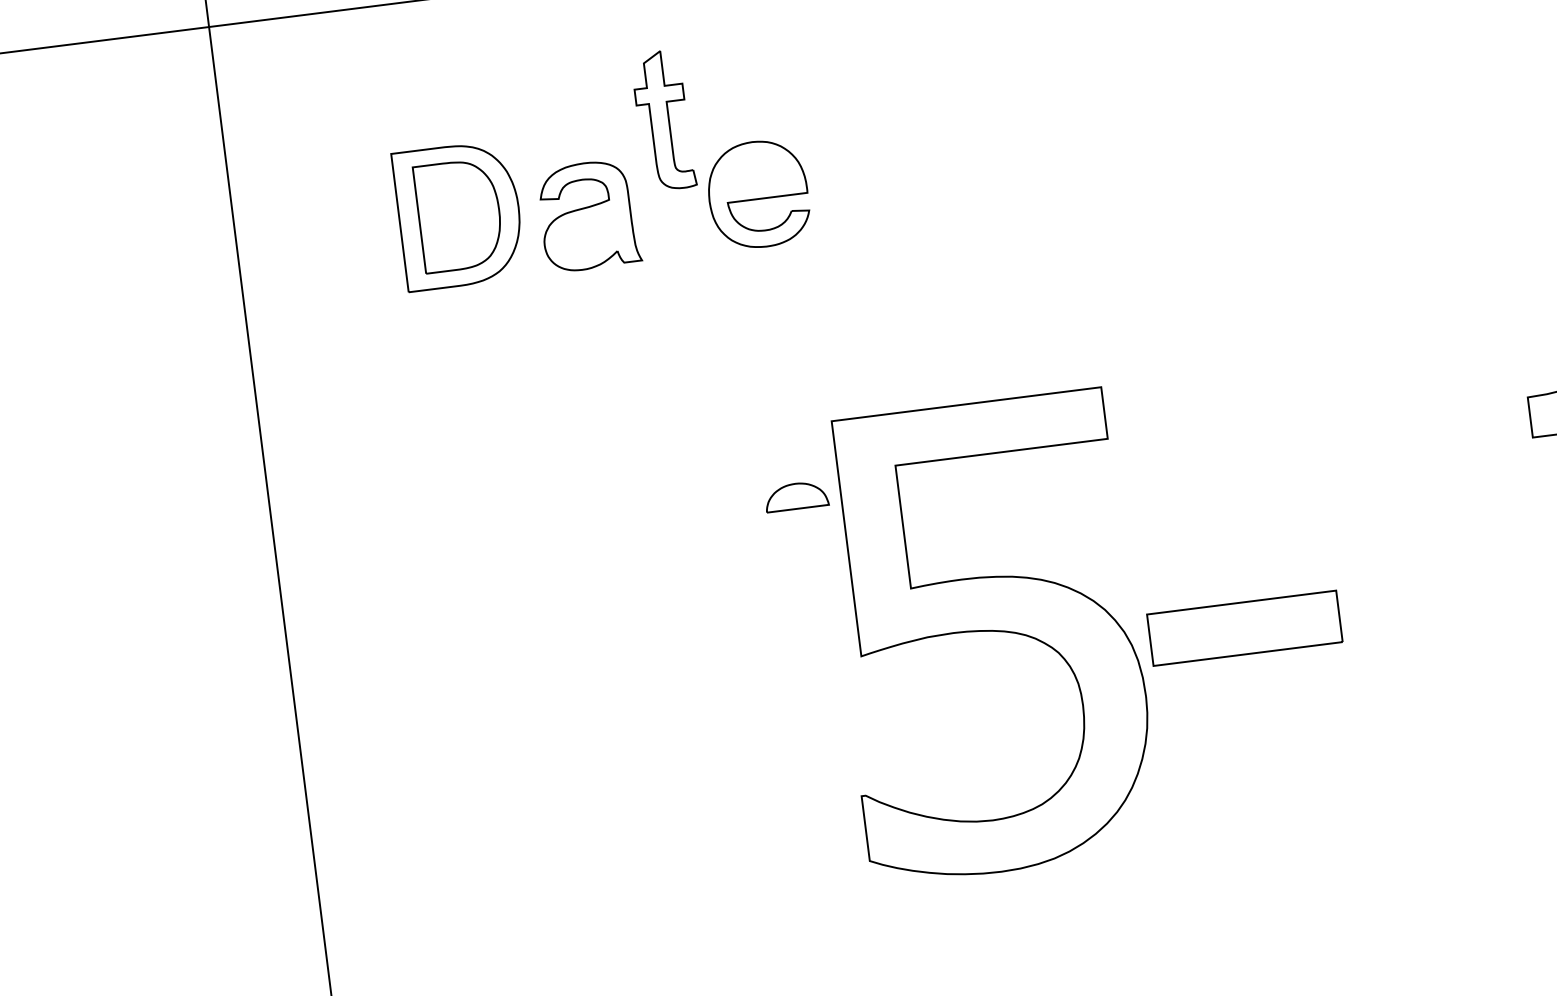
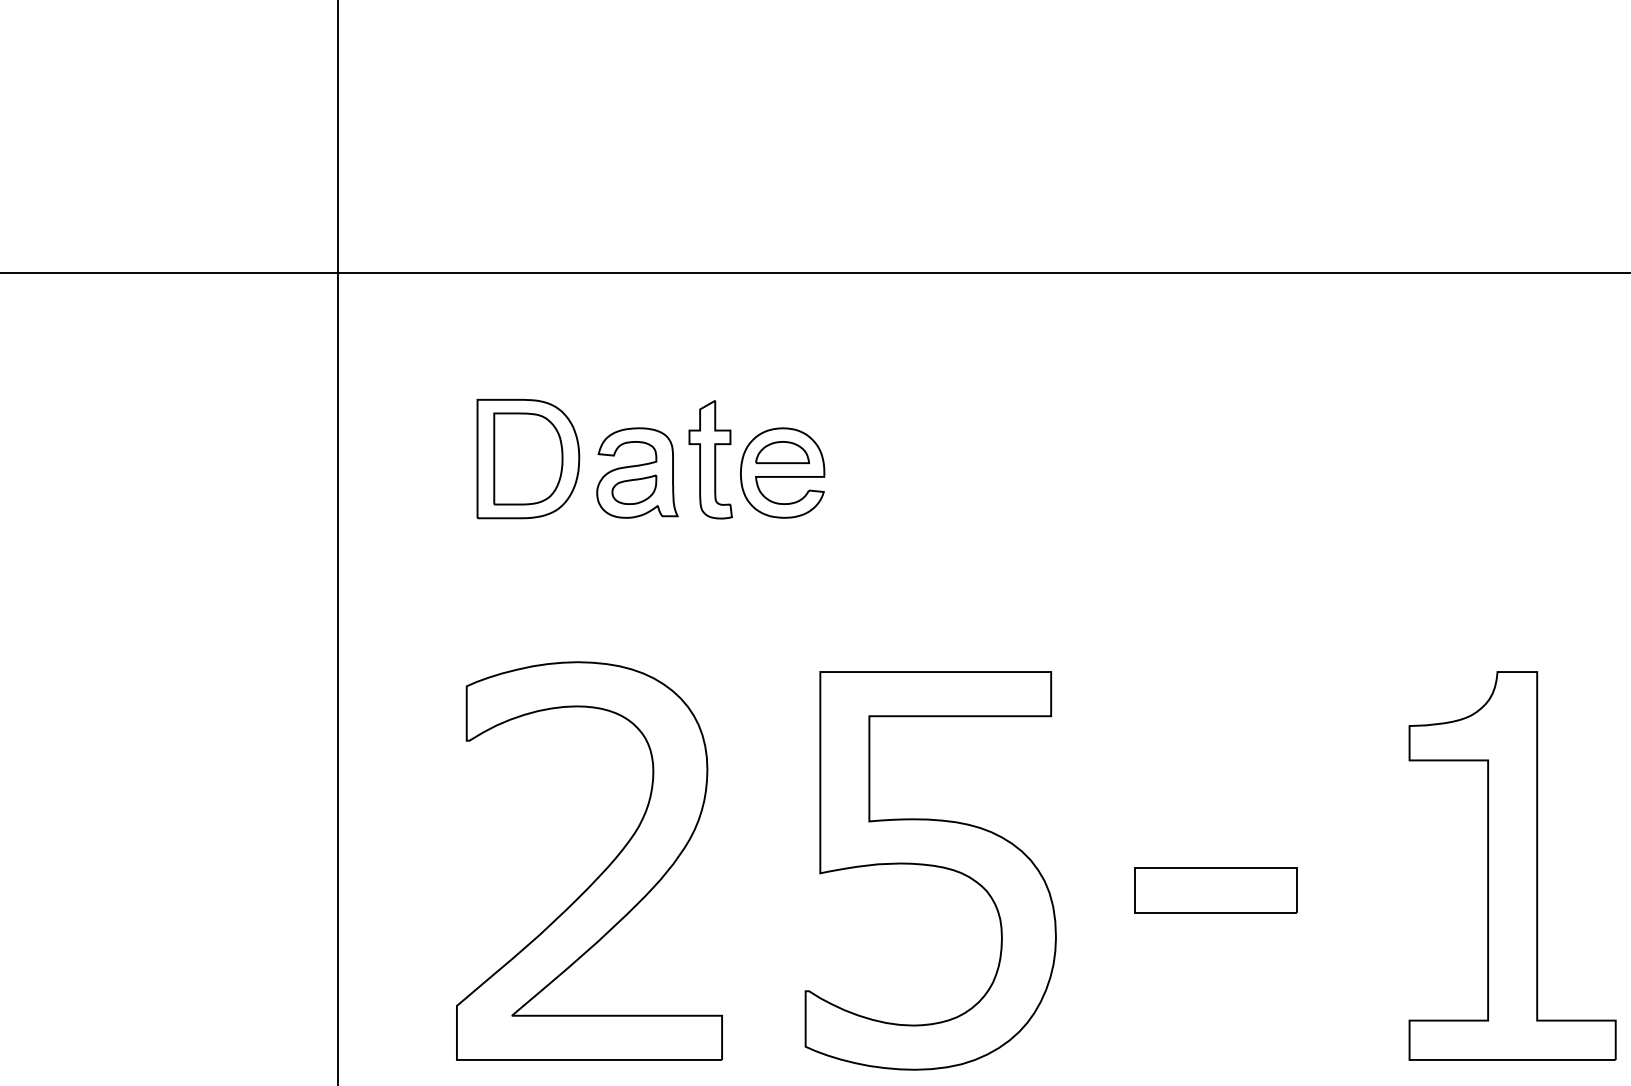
part: (663, 120) -> (710, 459), moved
part: (587, 235) -> (634, 489), added
part: (796, 496) -> (782, 452), moved
part: (1244, 628) -> (1215, 890), moved
part: (605, 687) -> (601, 872), added

